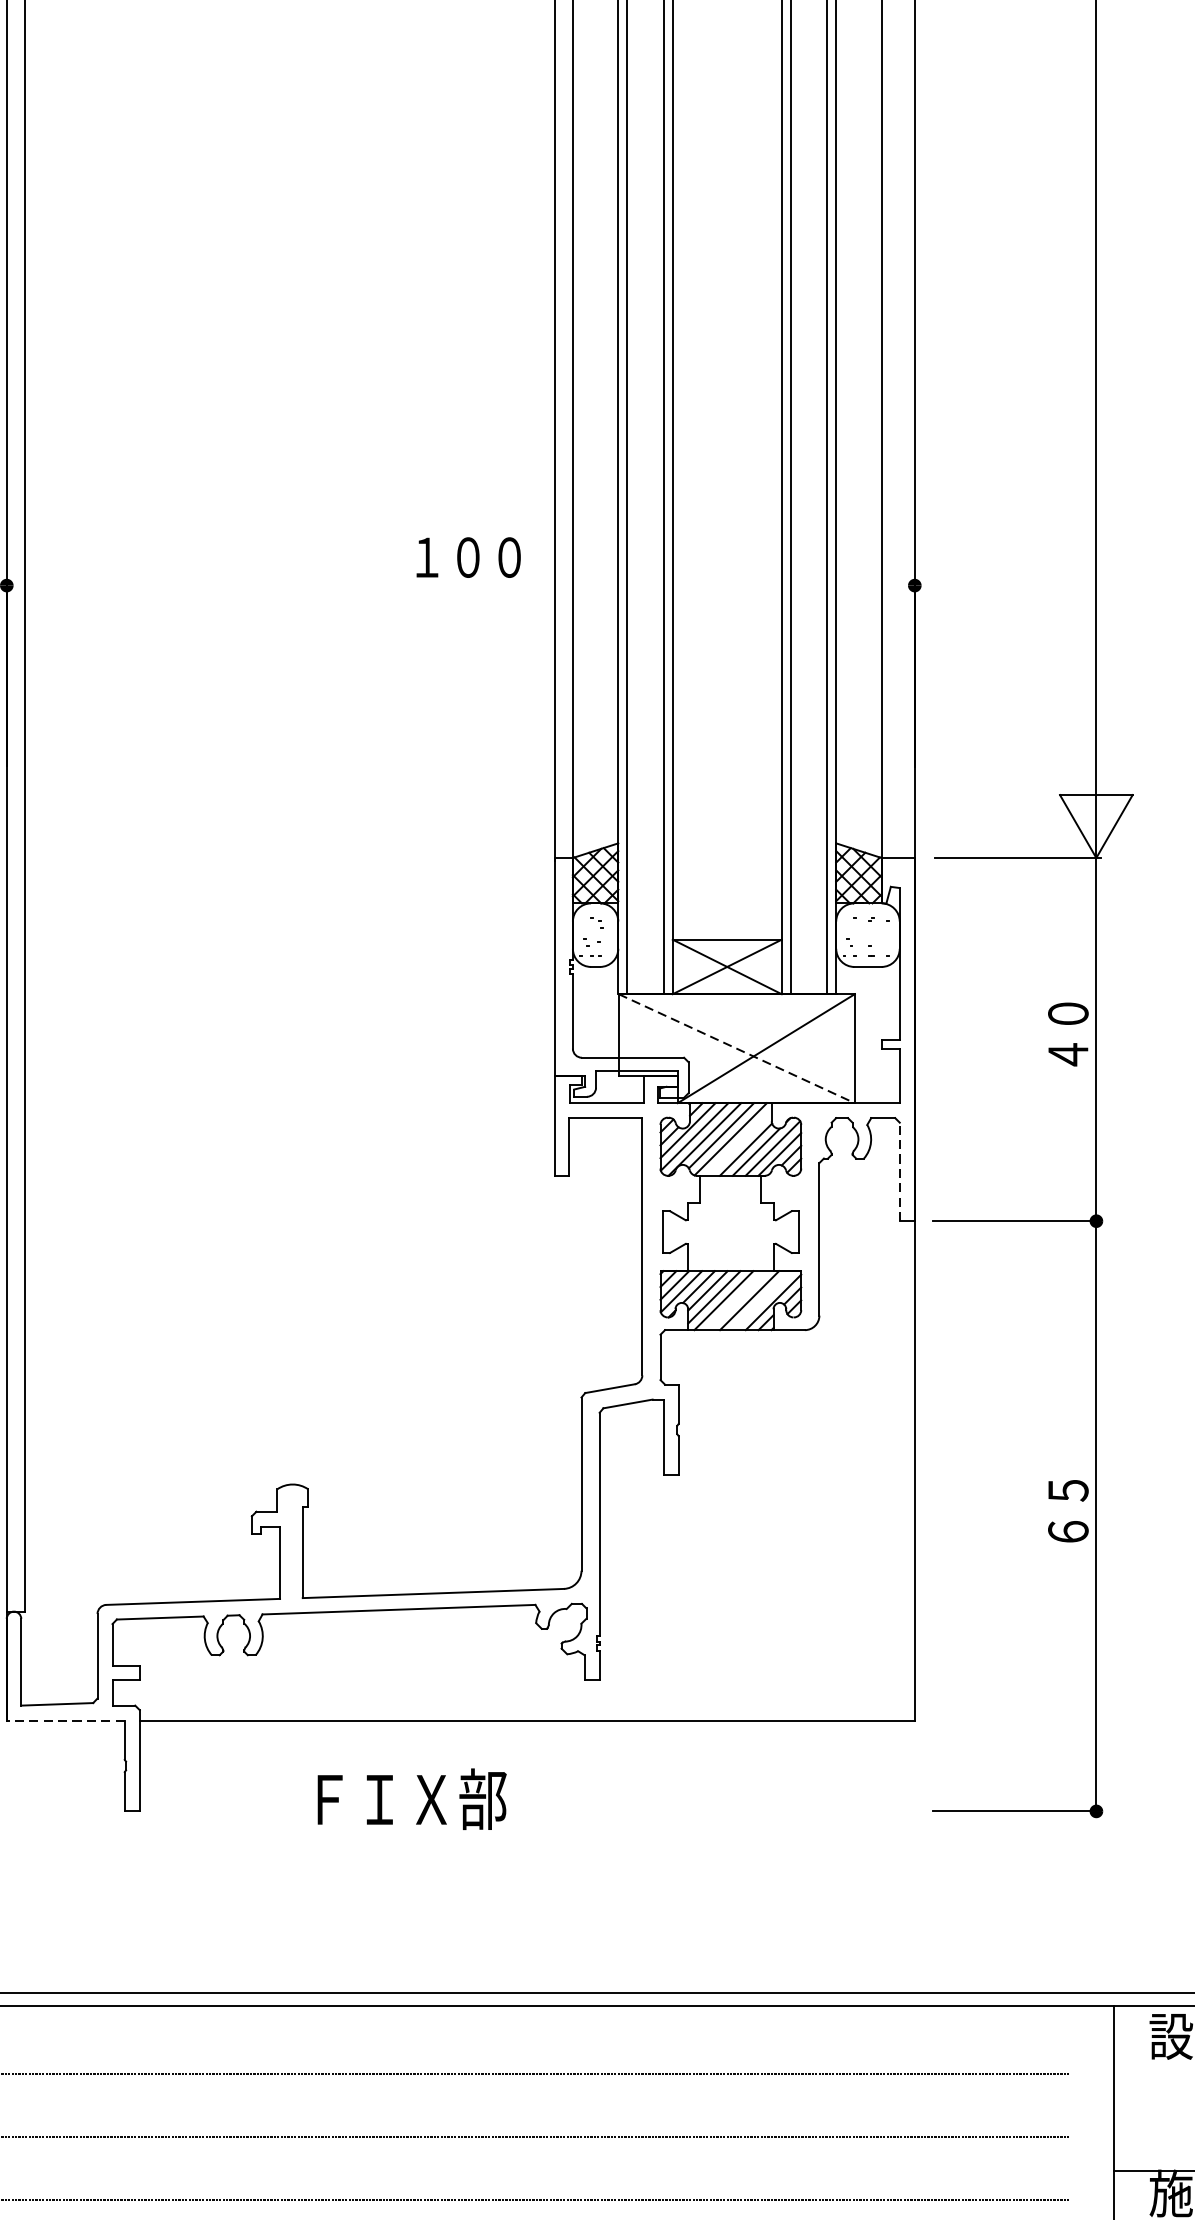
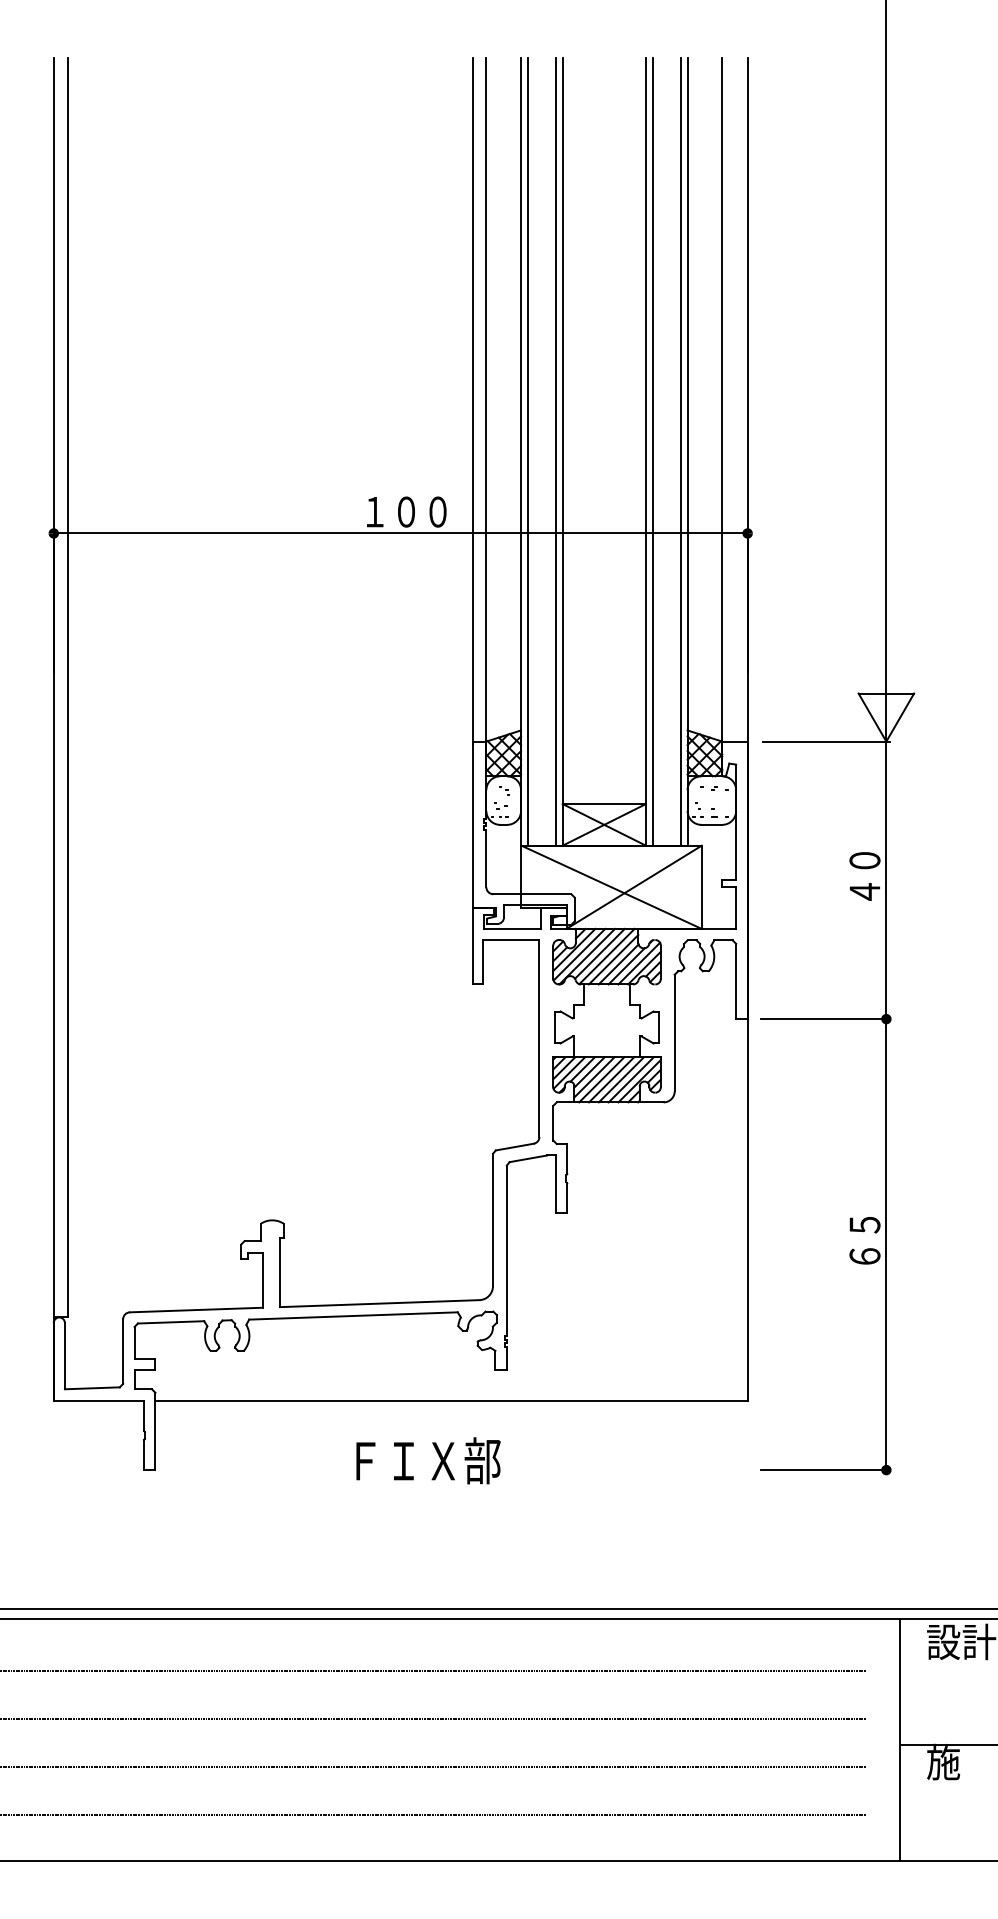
line: (460, 585) -> (400, 533), added
line: (737, 1048) -> (612, 887), dashed -> solid
line: (739, 1143) -> (613, 959), added
line: (900, 1171) -> (736, 981), dashed -> solid
line: (736, 1300) -> (611, 1079), added
line: (761, 1300) -> (630, 1079), added
line: (65, 1720) -> (98, 1400), dashed -> solid
text: (412, 1798) -> (428, 1460), moved

